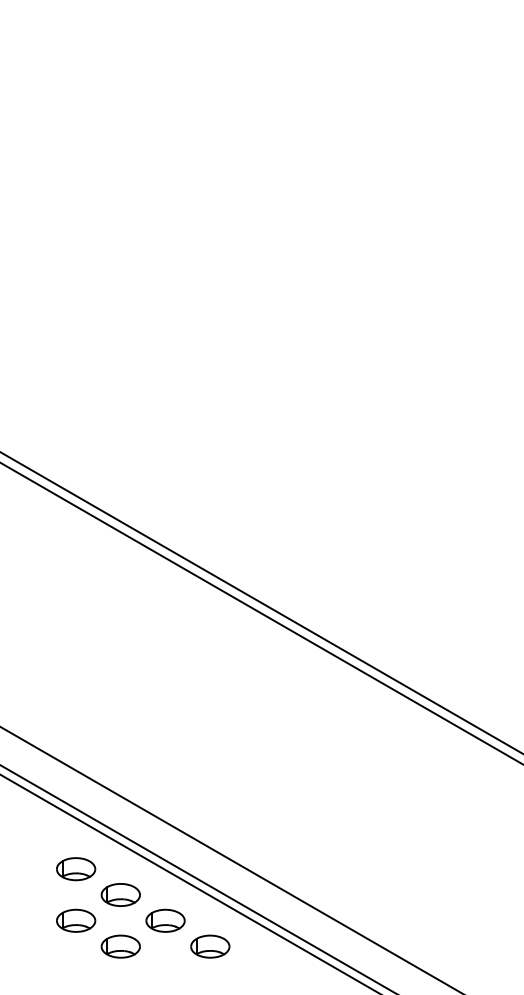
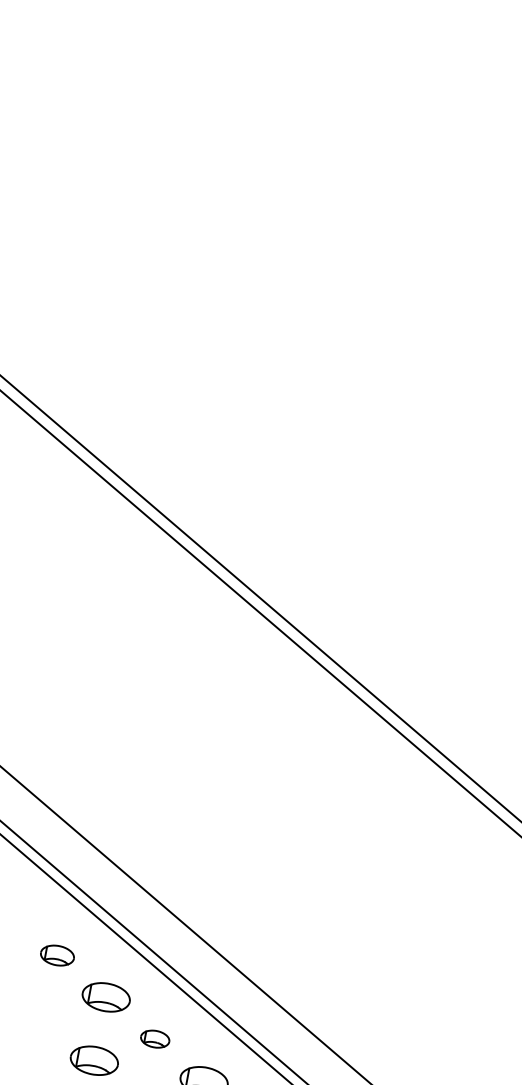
part: (76, 869) -> (57, 955), size x0.7
part: (76, 920) -> (46, 1018), removed
part: (165, 920) -> (155, 1038), size x0.6

